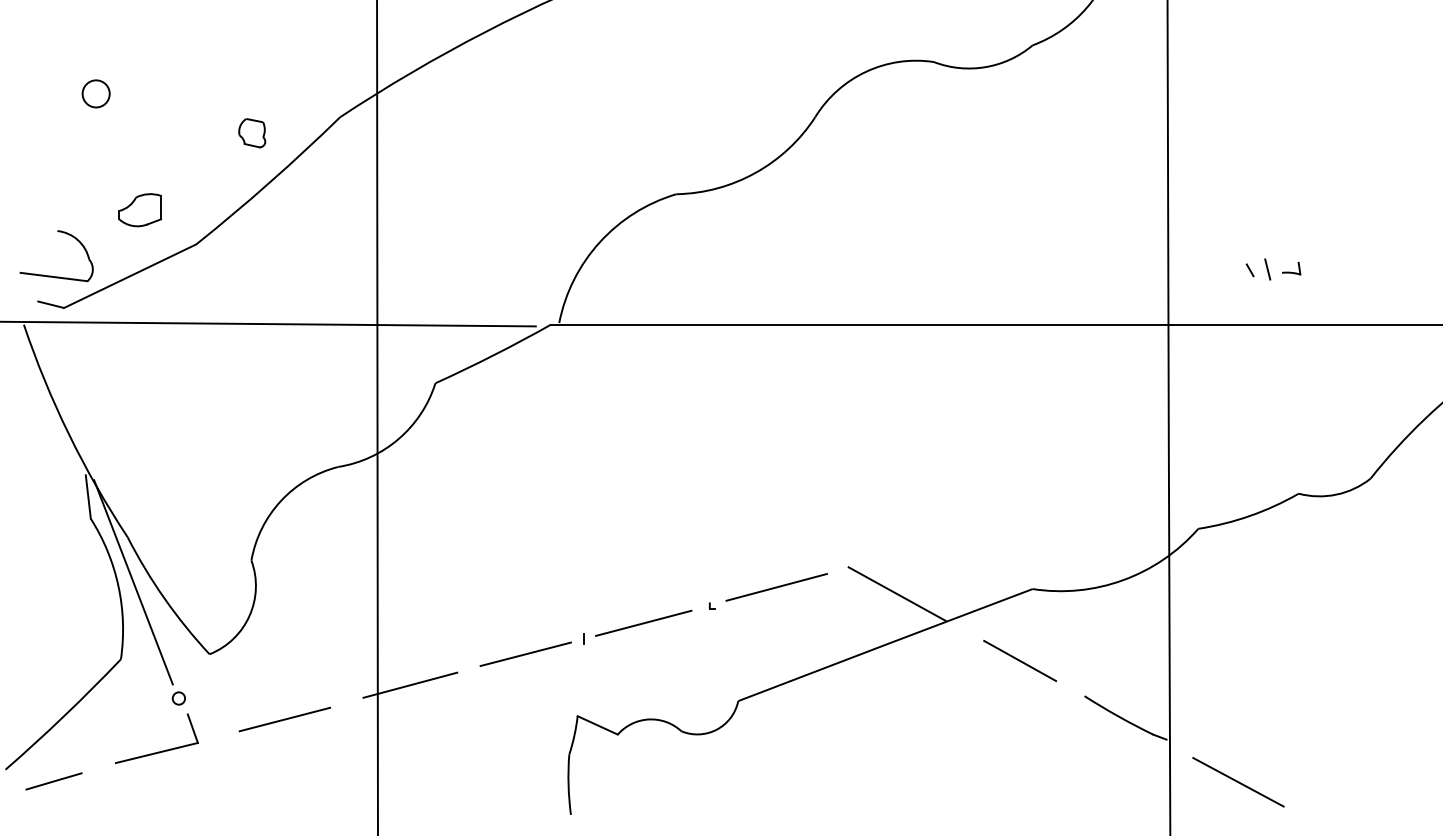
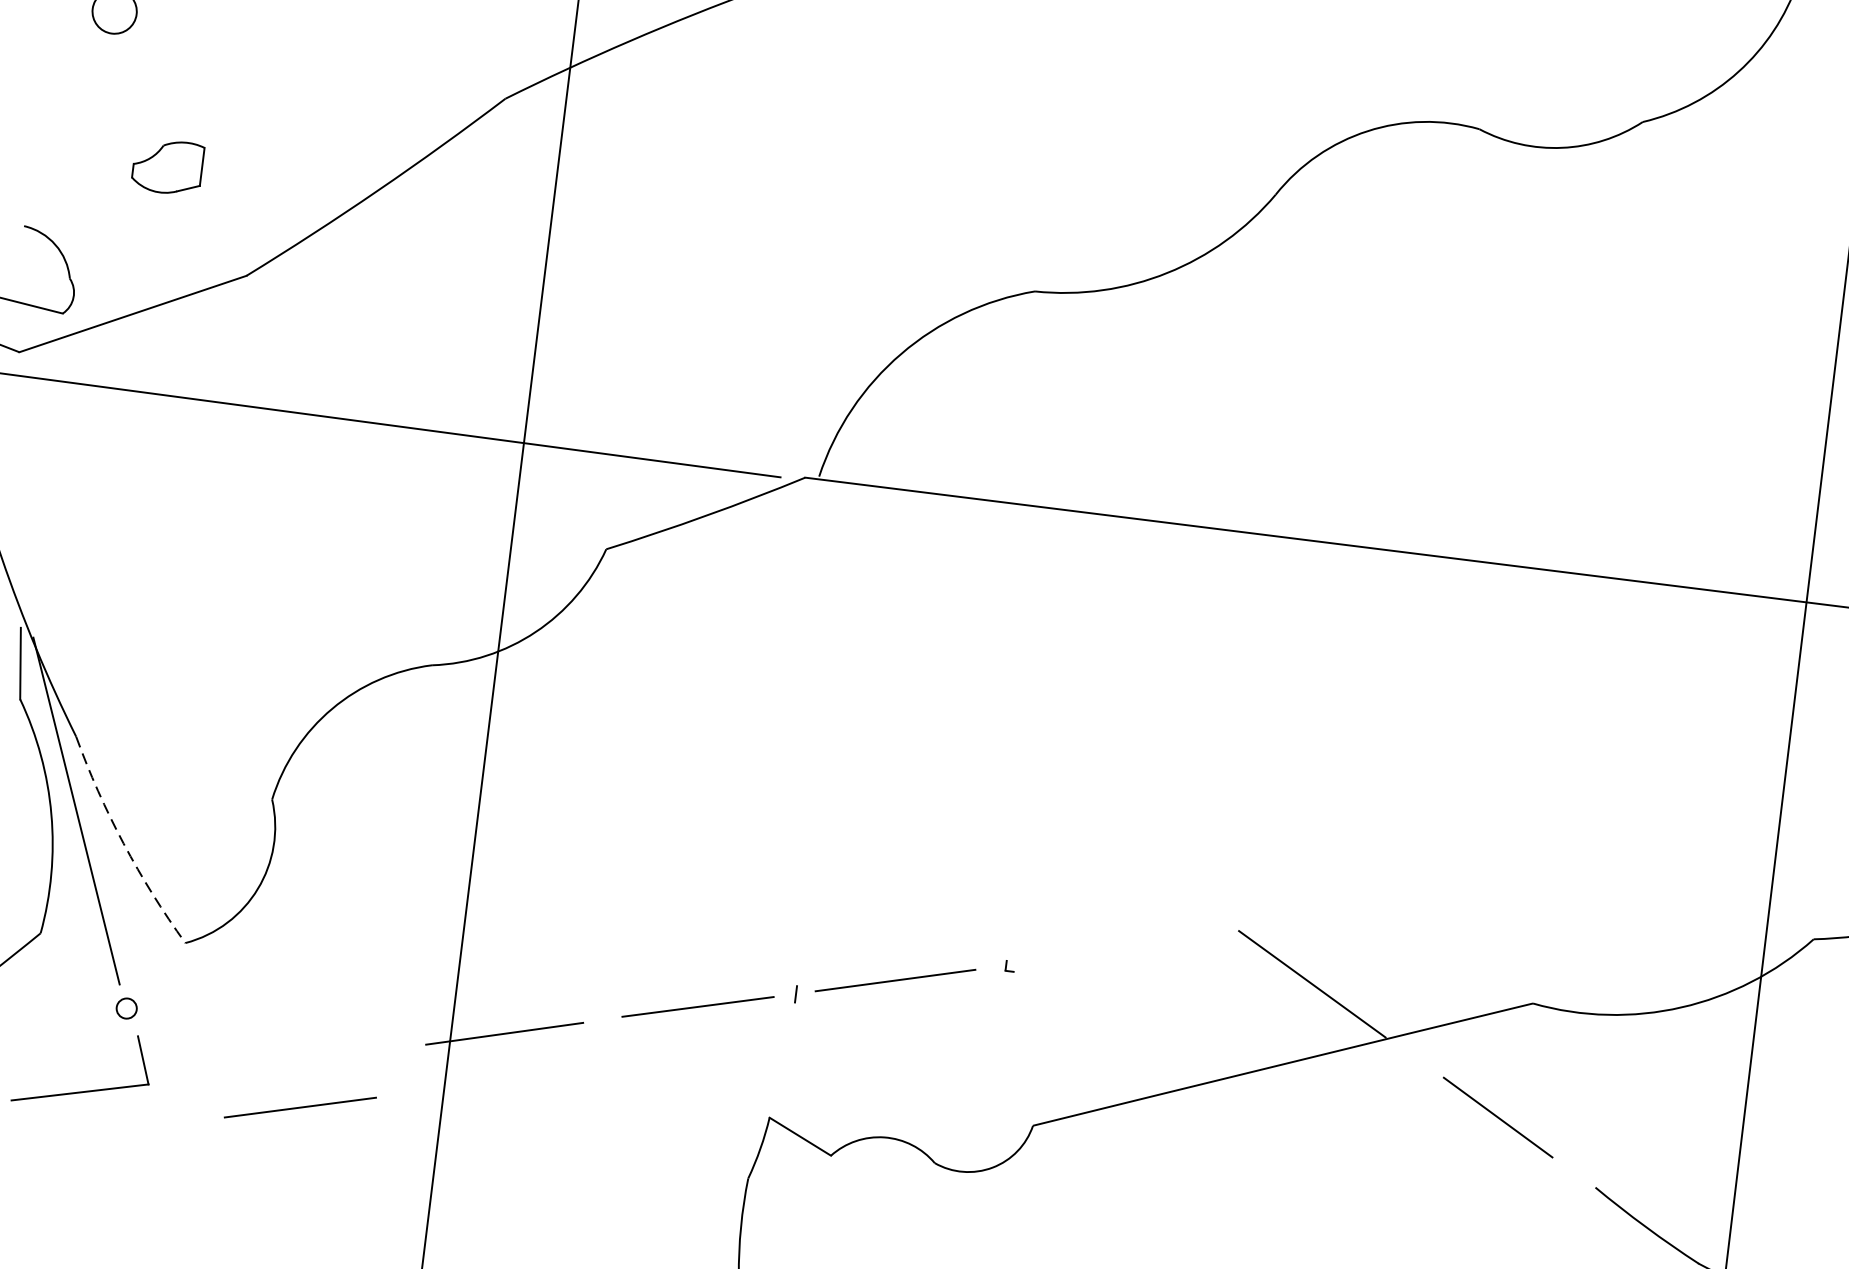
part: (252, 133) -> (360, 107), removed
part: (140, 210) -> (168, 167), moved
line: (776, 586) -> (1118, 947), removed
arc: (164, 598) -> (123, 843), solid -> dashed
line: (284, 719) -> (299, 1107), moved

